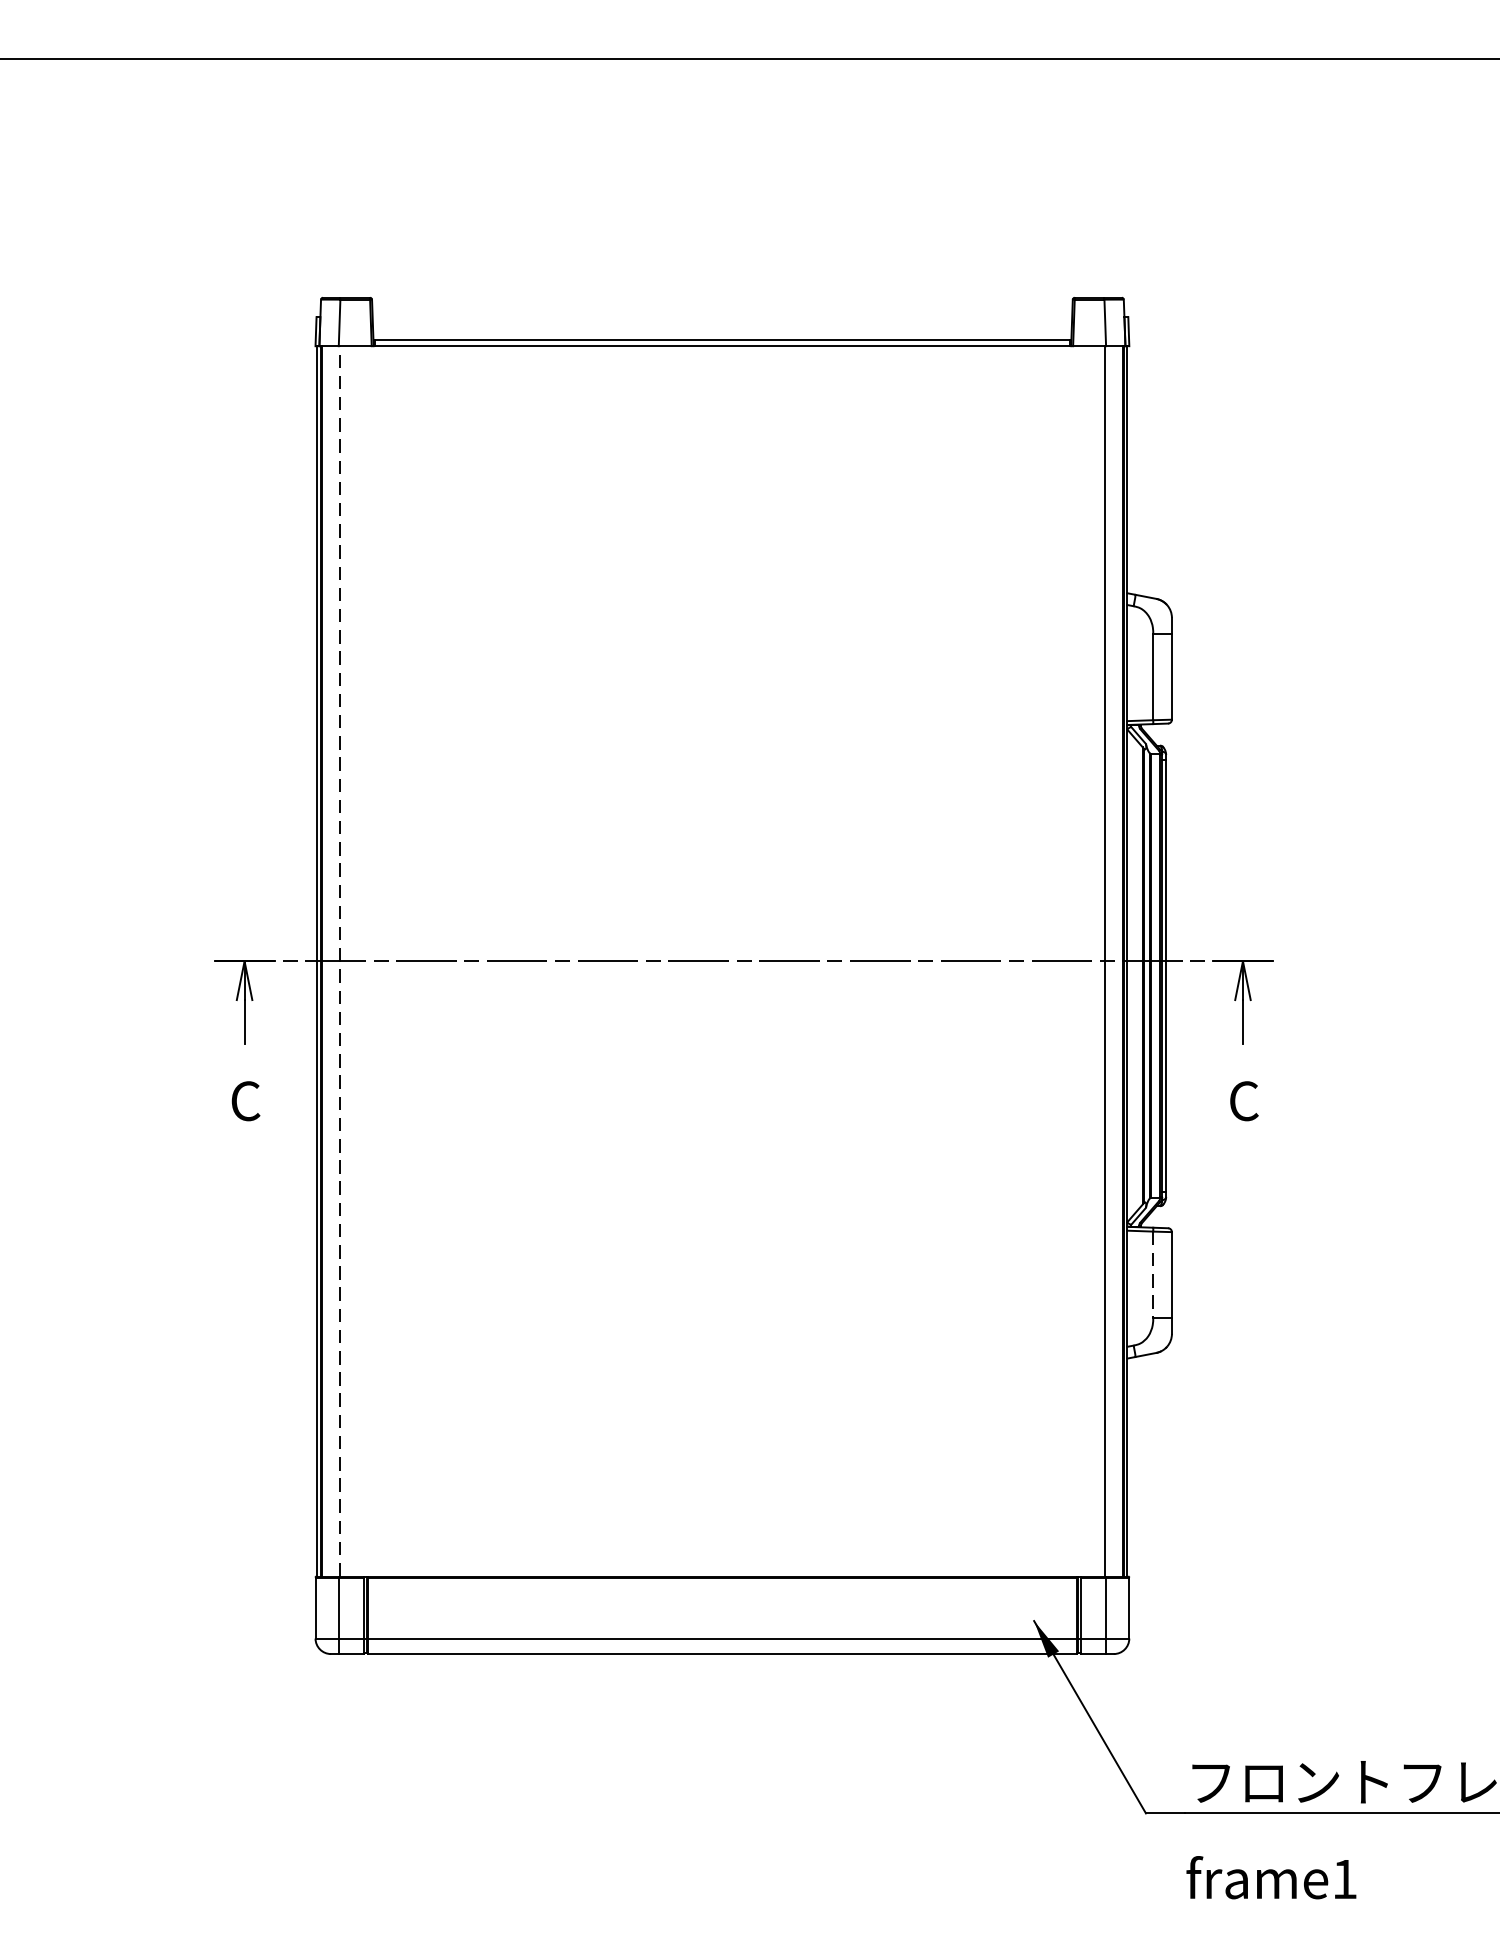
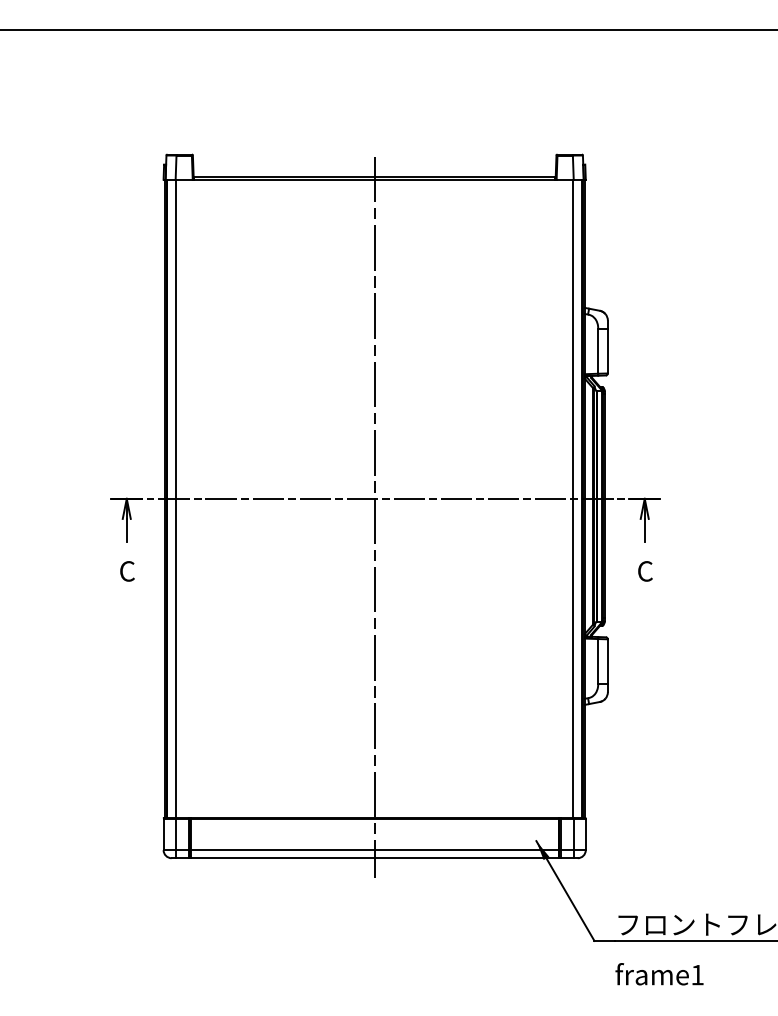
line: (340, 960) -> (176, 498), dashed -> solid
line: (722, 997) -> (374, 517), added
line: (1153, 1274) -> (598, 661), dashed -> solid

